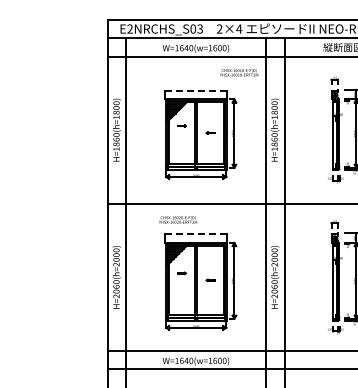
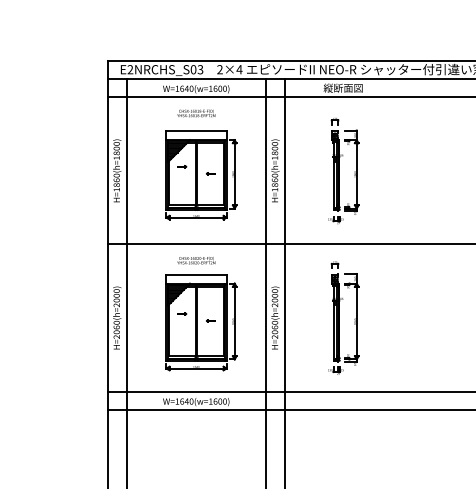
text: (239, 72) -> (196, 113), moved
line: (196, 90) -> (196, 131), dashed -> solid
text: (178, 219) -> (196, 260), moved
line: (196, 234) -> (196, 275), dashed -> solid

